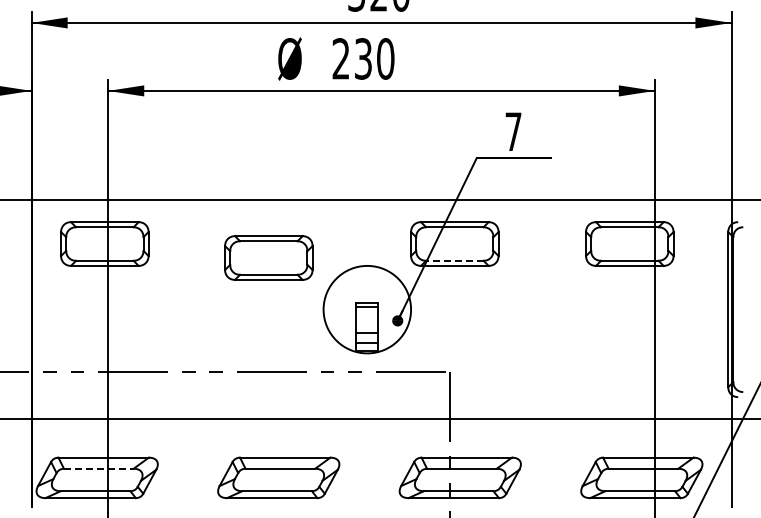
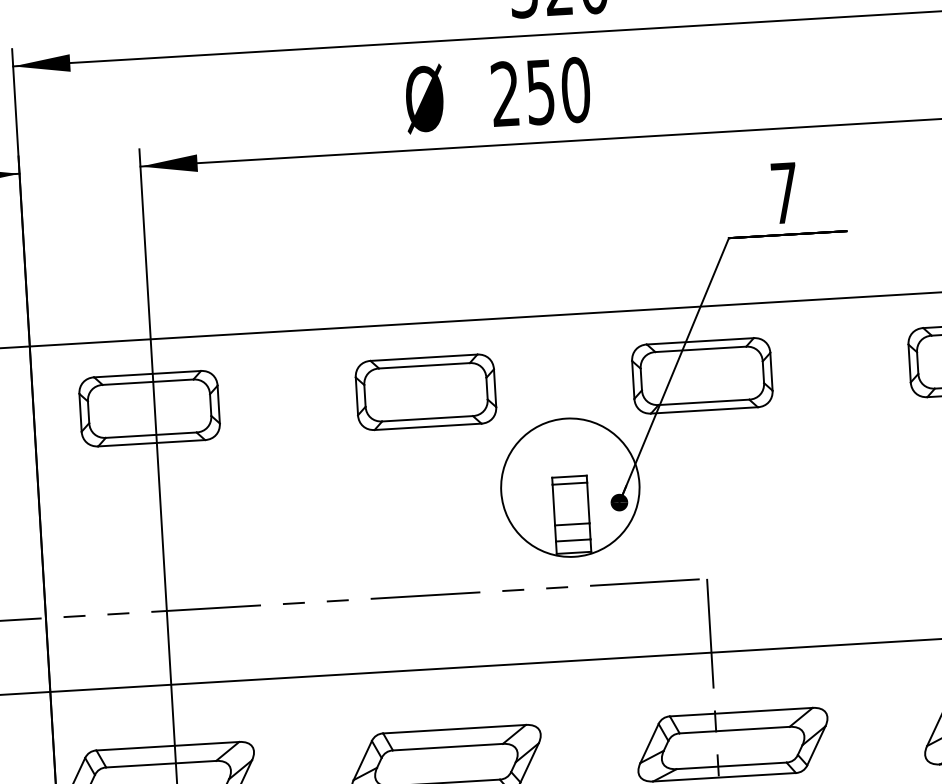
text: (363, 58) -> (540, 91), 230 -> 250
part: (268, 257) -> (425, 391), moved
line: (454, 260) -> (703, 401), dashed -> solid
line: (98, 468) -> (160, 763), dashed -> solid

